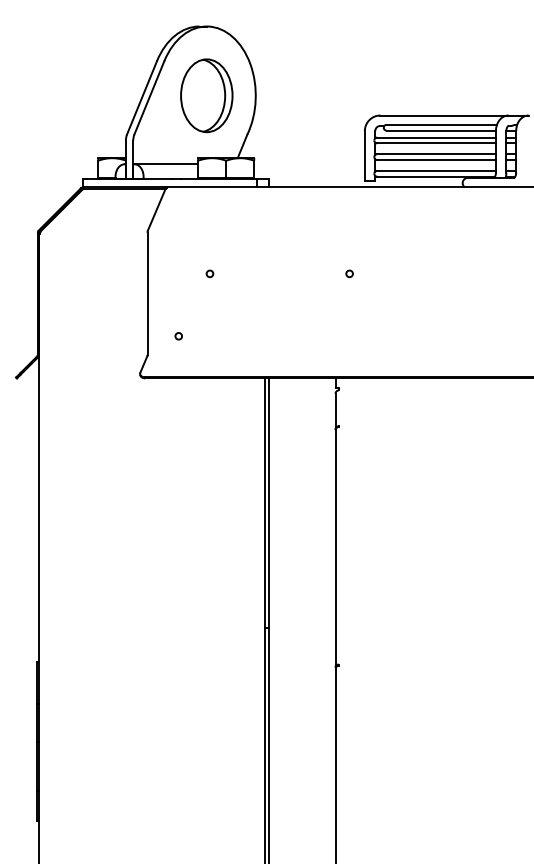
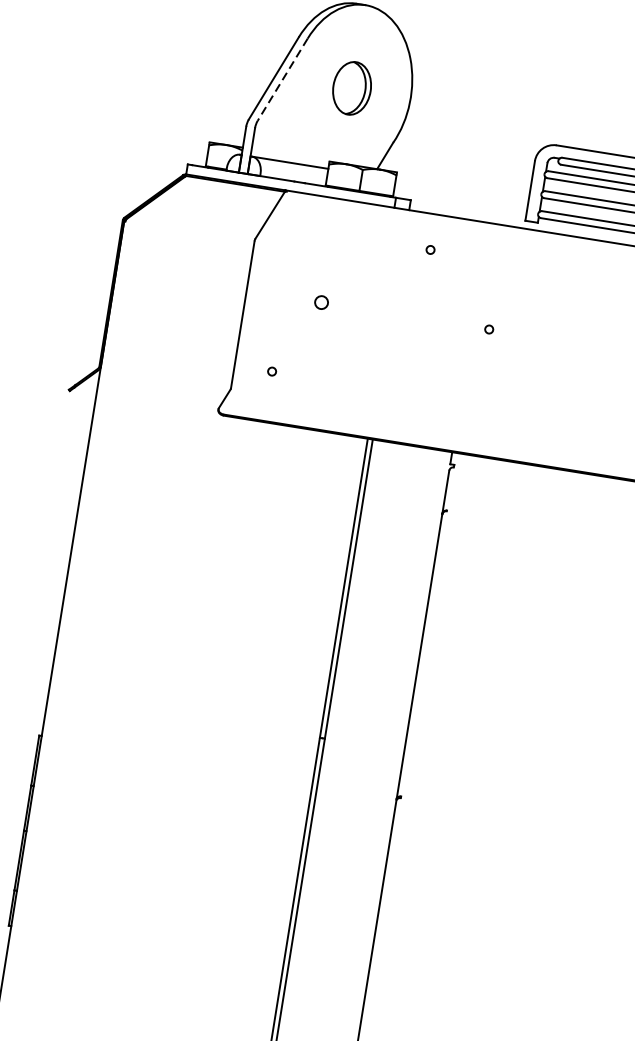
part: (206, 95) -> (351, 87), size x0.6
line: (149, 97) -> (282, 79), solid -> dashed
circle: (291, 216) -> (430, 249), added
circle: (209, 273) -> (321, 302), size x1.6

